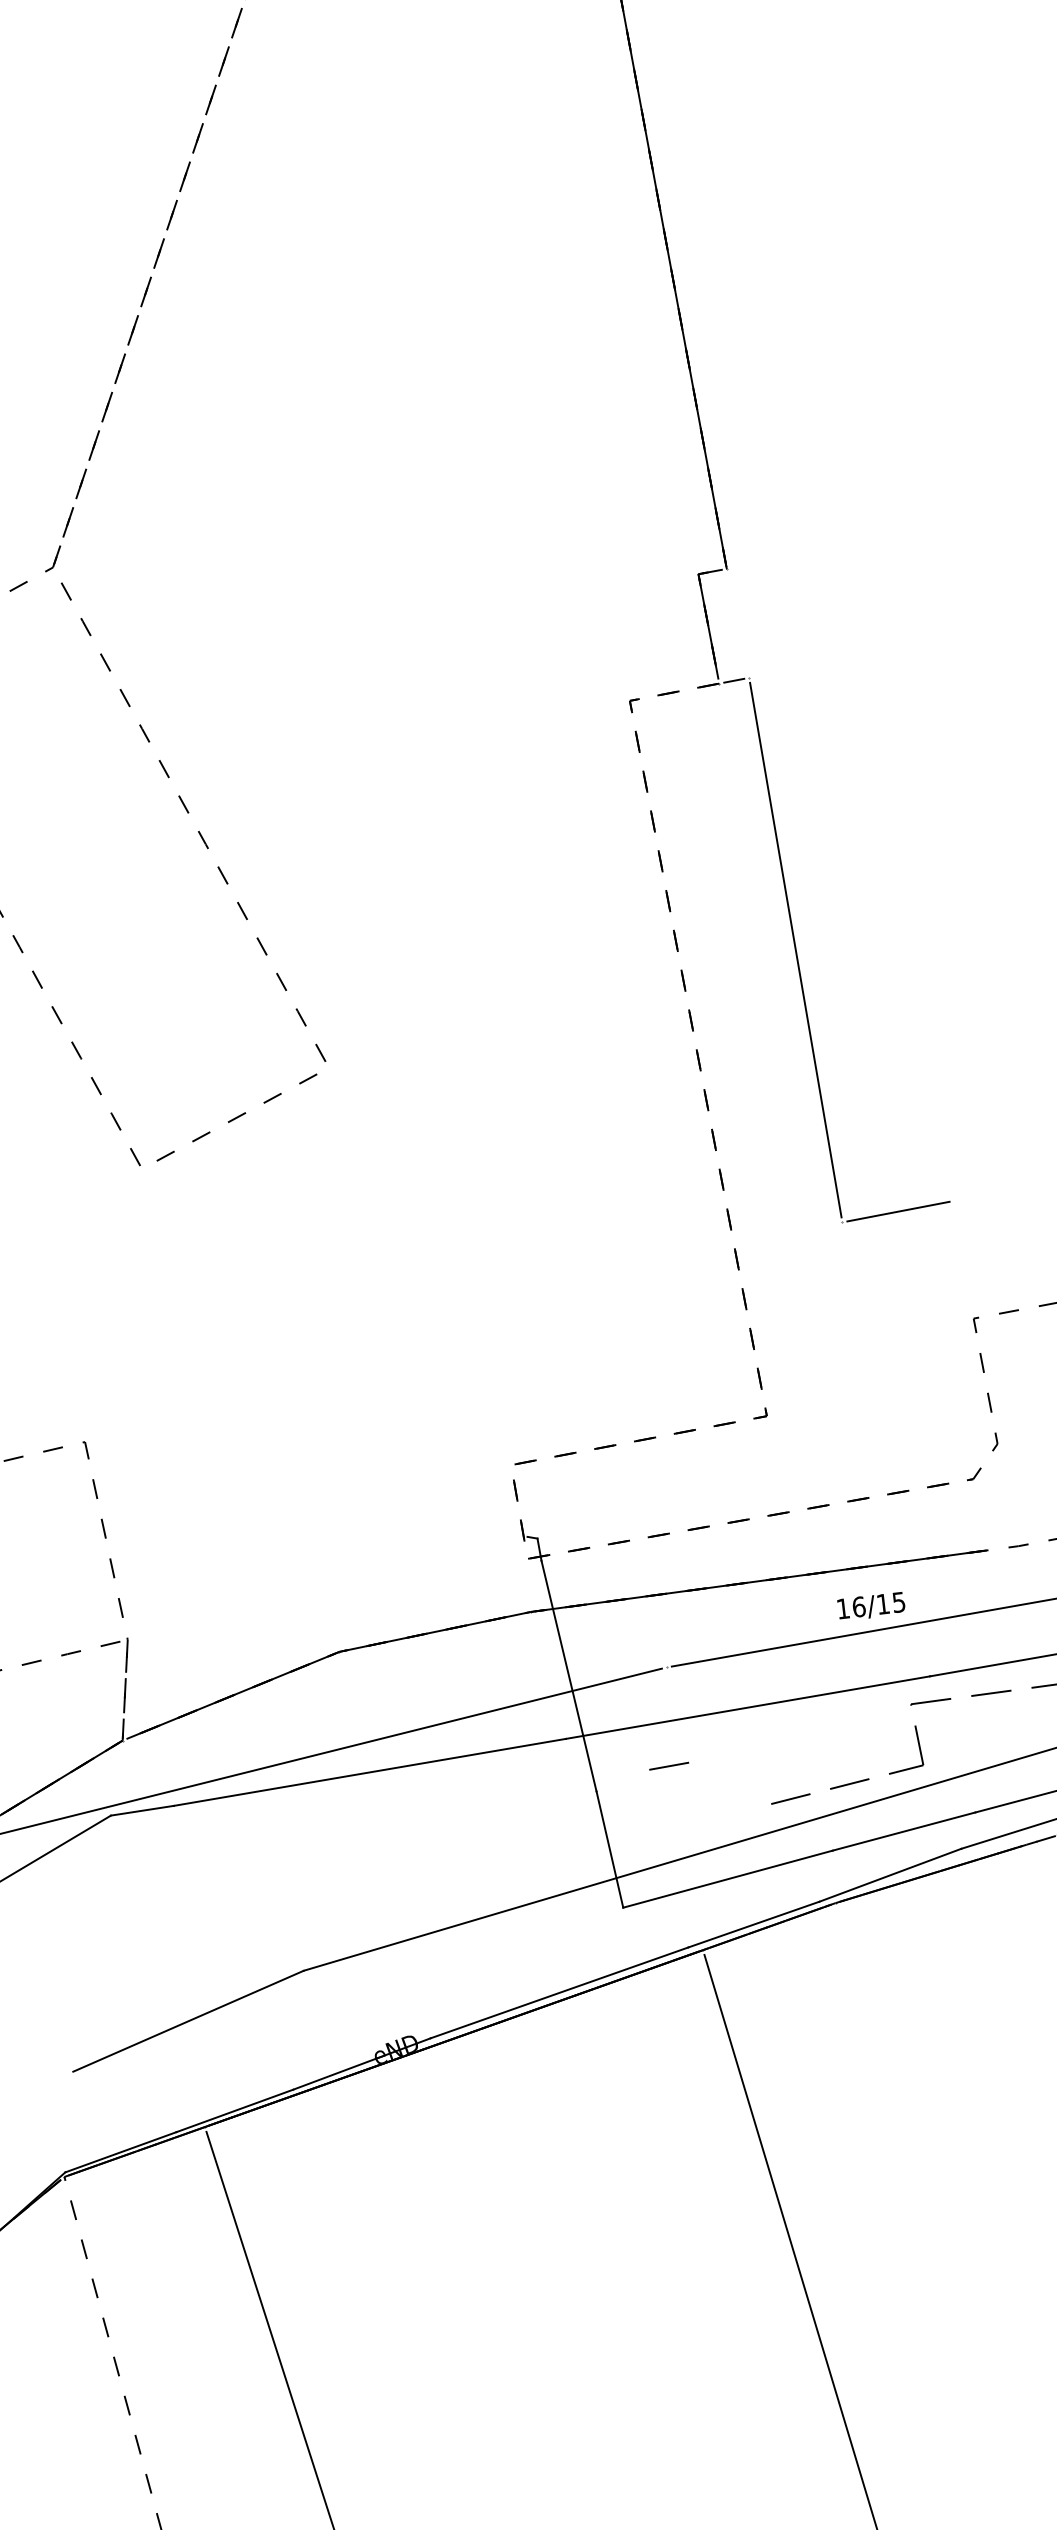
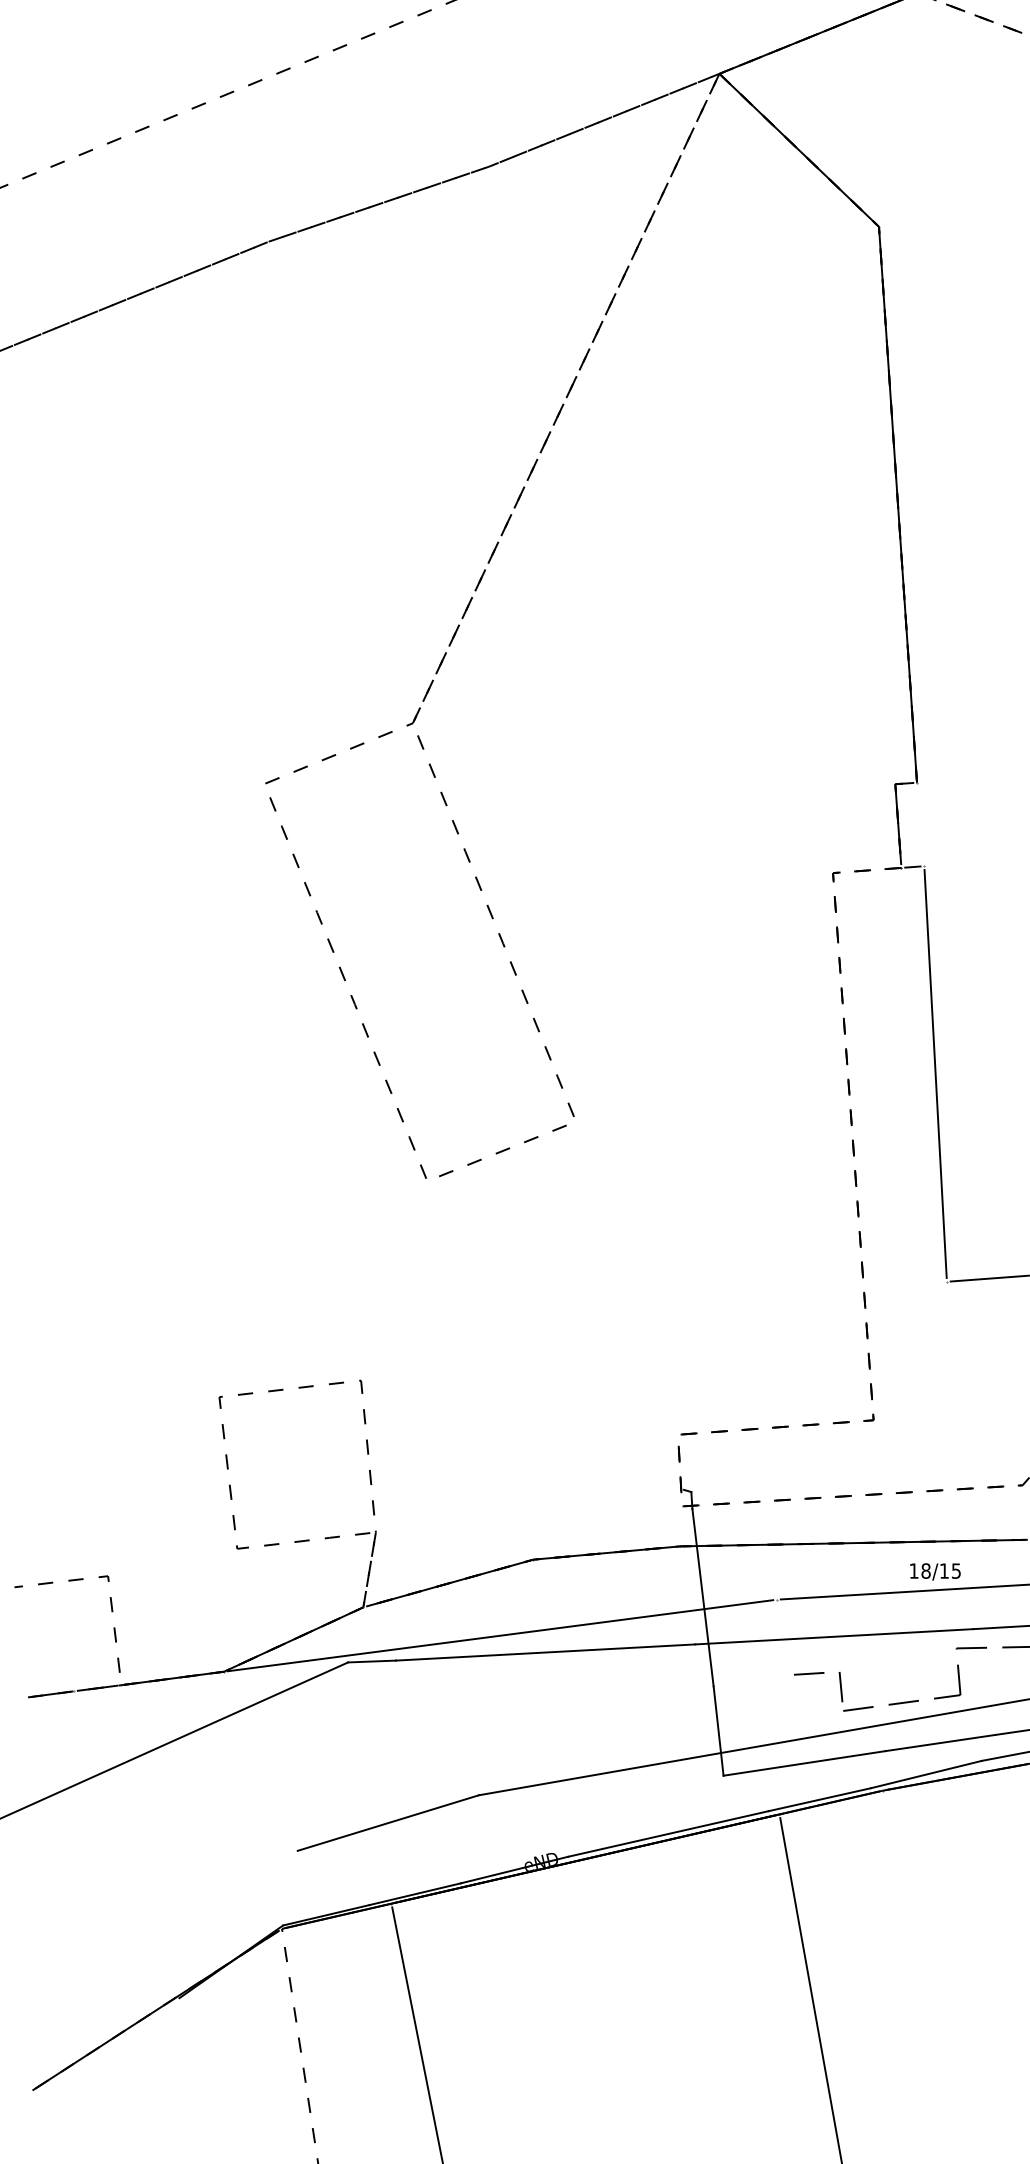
text: (858, 1606) -> (925, 1570), 16/15 -> 18/15
line: (669, 1765) -> (809, 1673), moved
line: (763, 1773) -> (840, 1687), added

